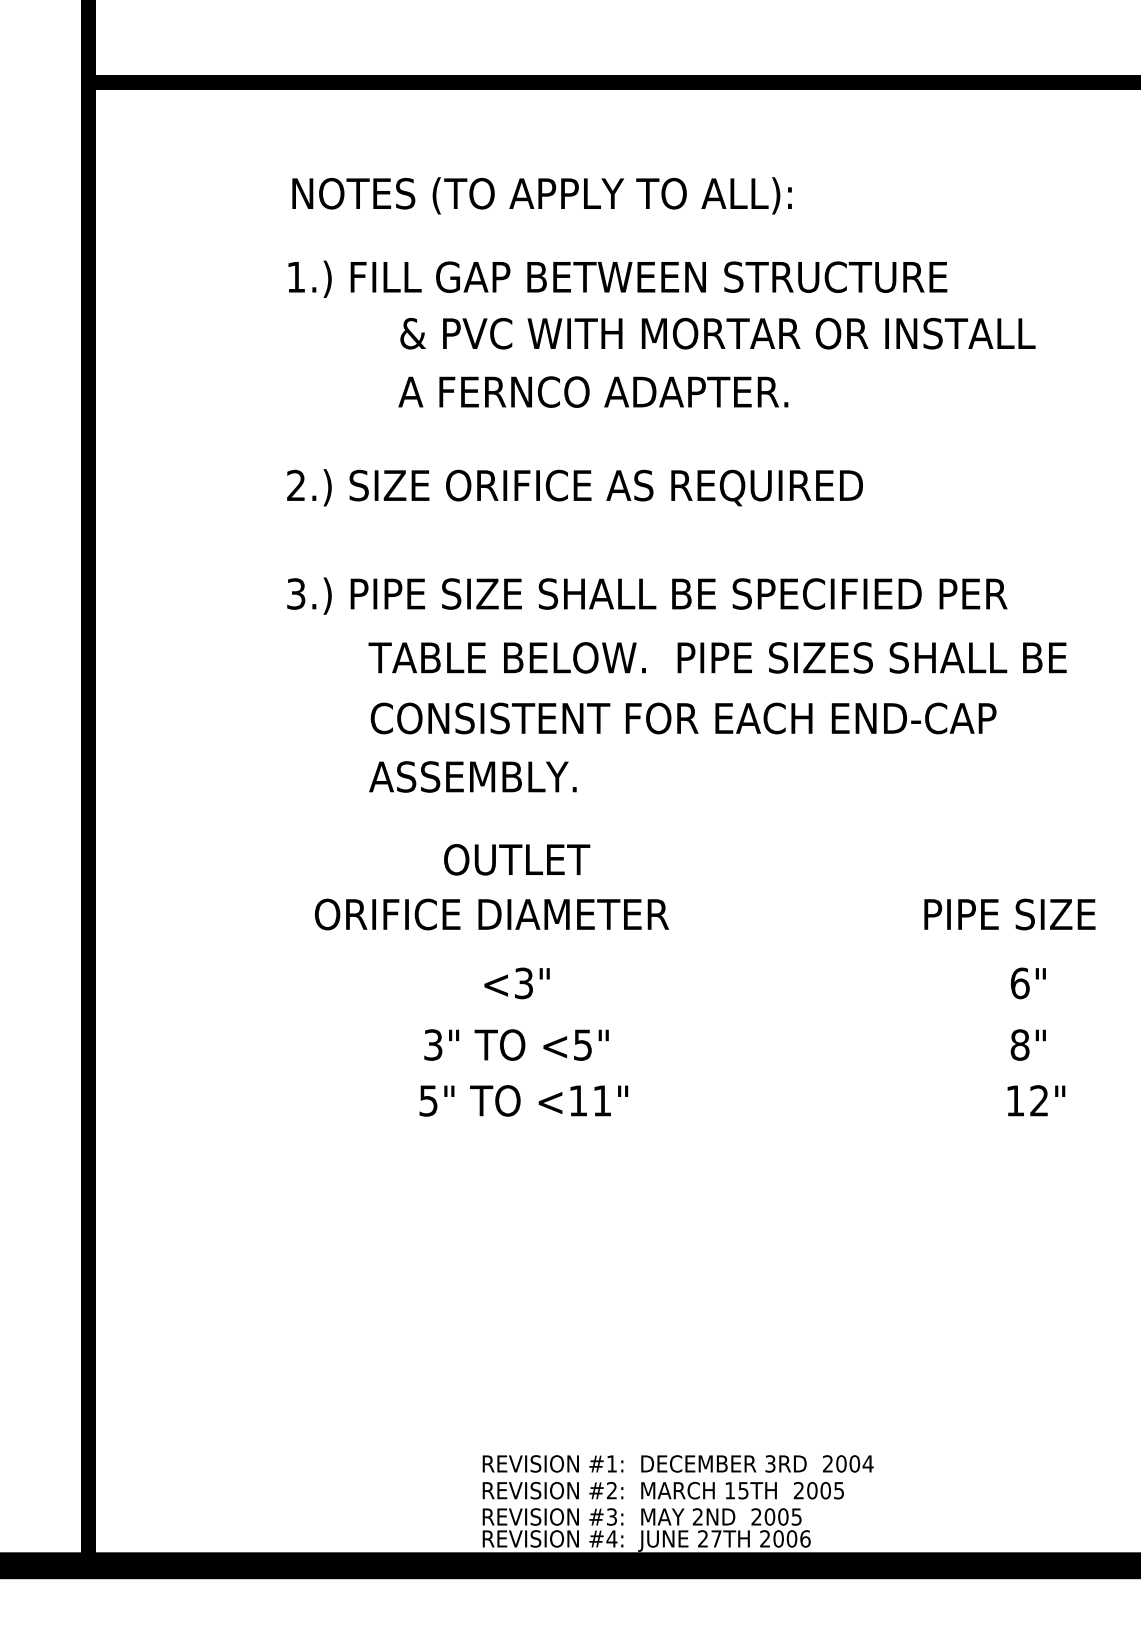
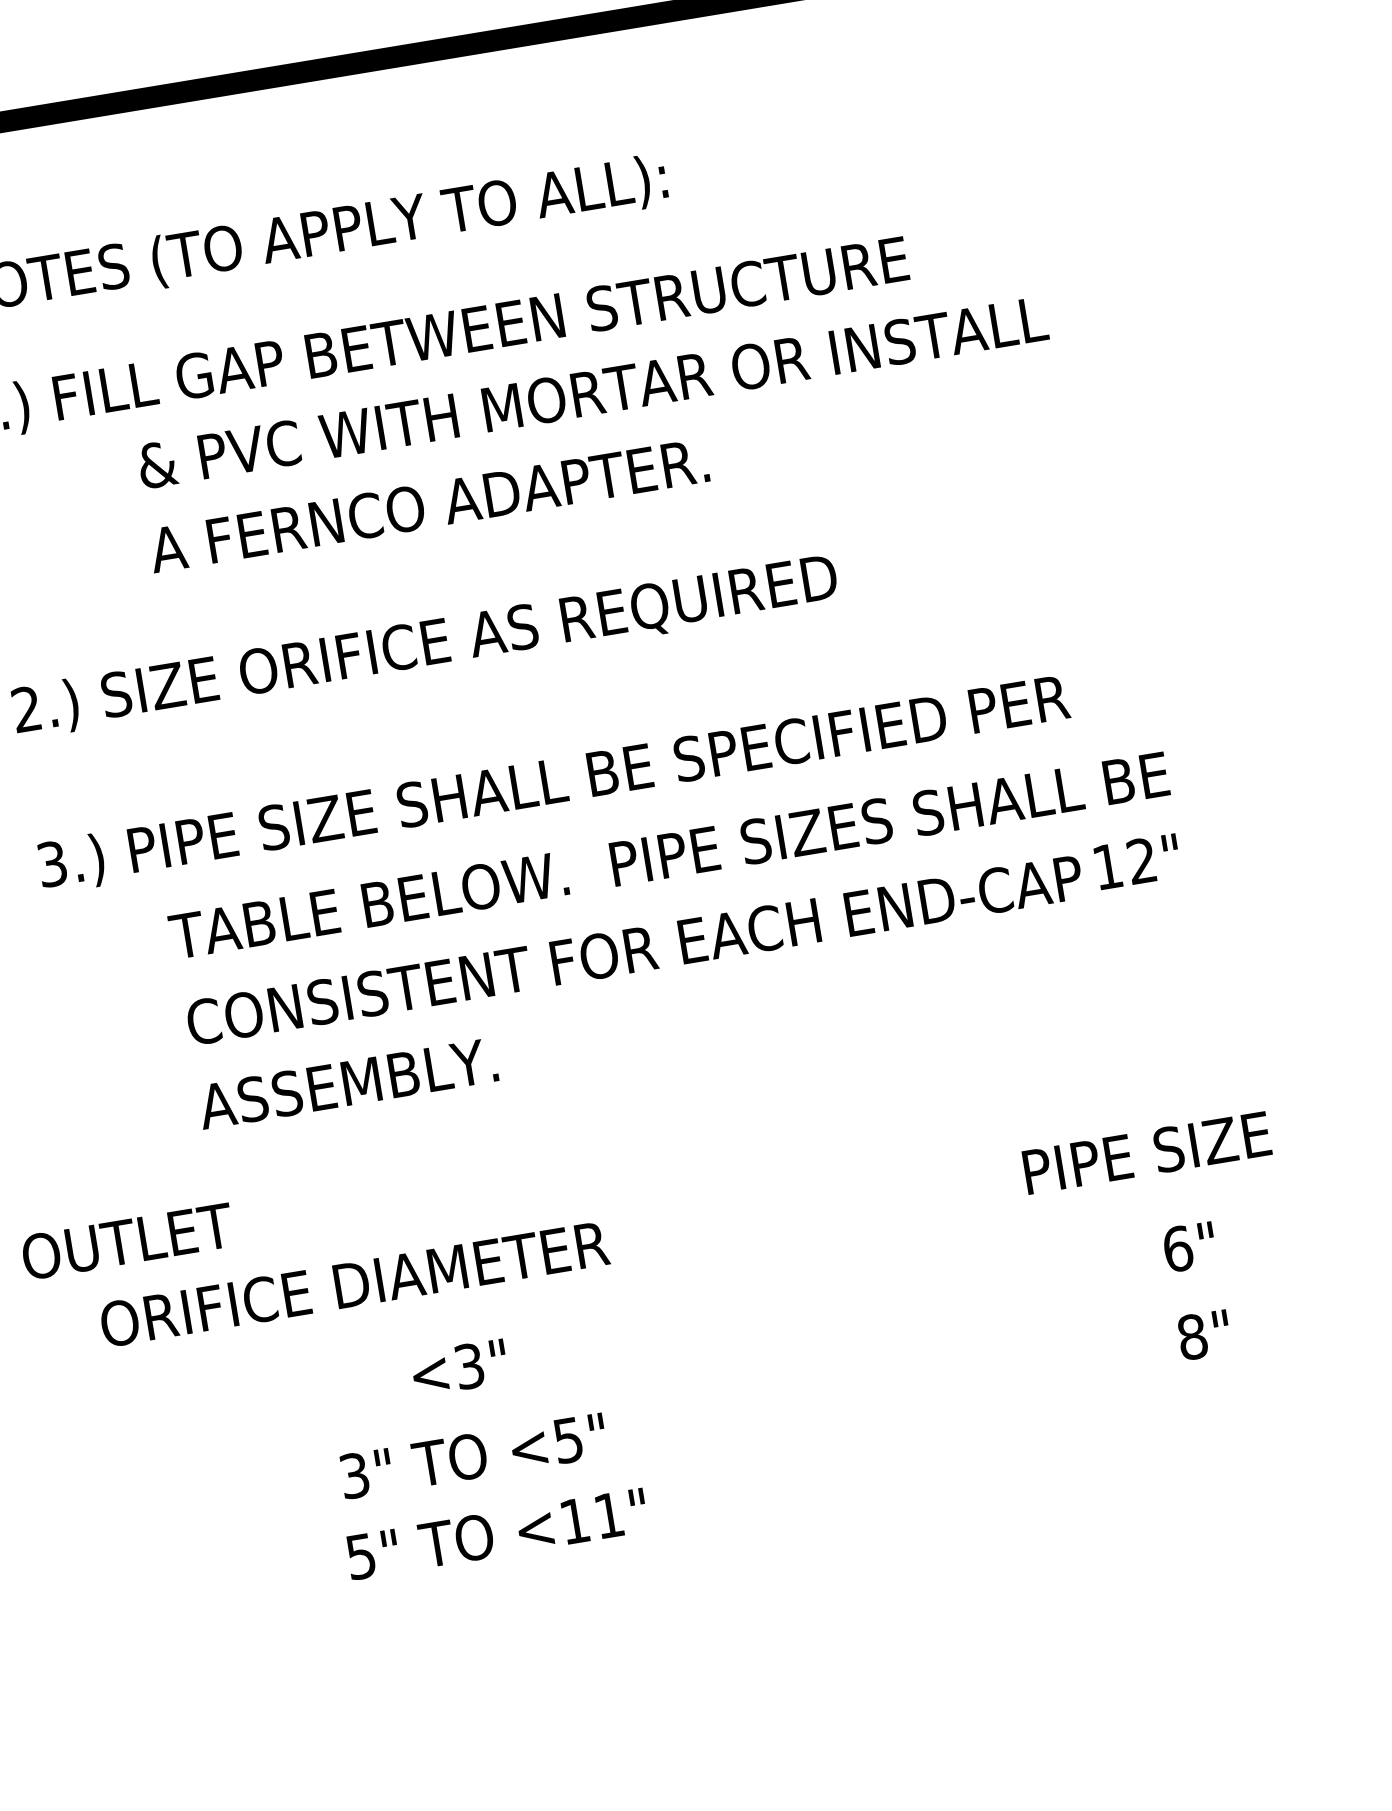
text: (517, 859) -> (128, 1240), moved
text: (491, 914) -> (354, 1284), moved
text: (1036, 1100) -> (1137, 861), moved

